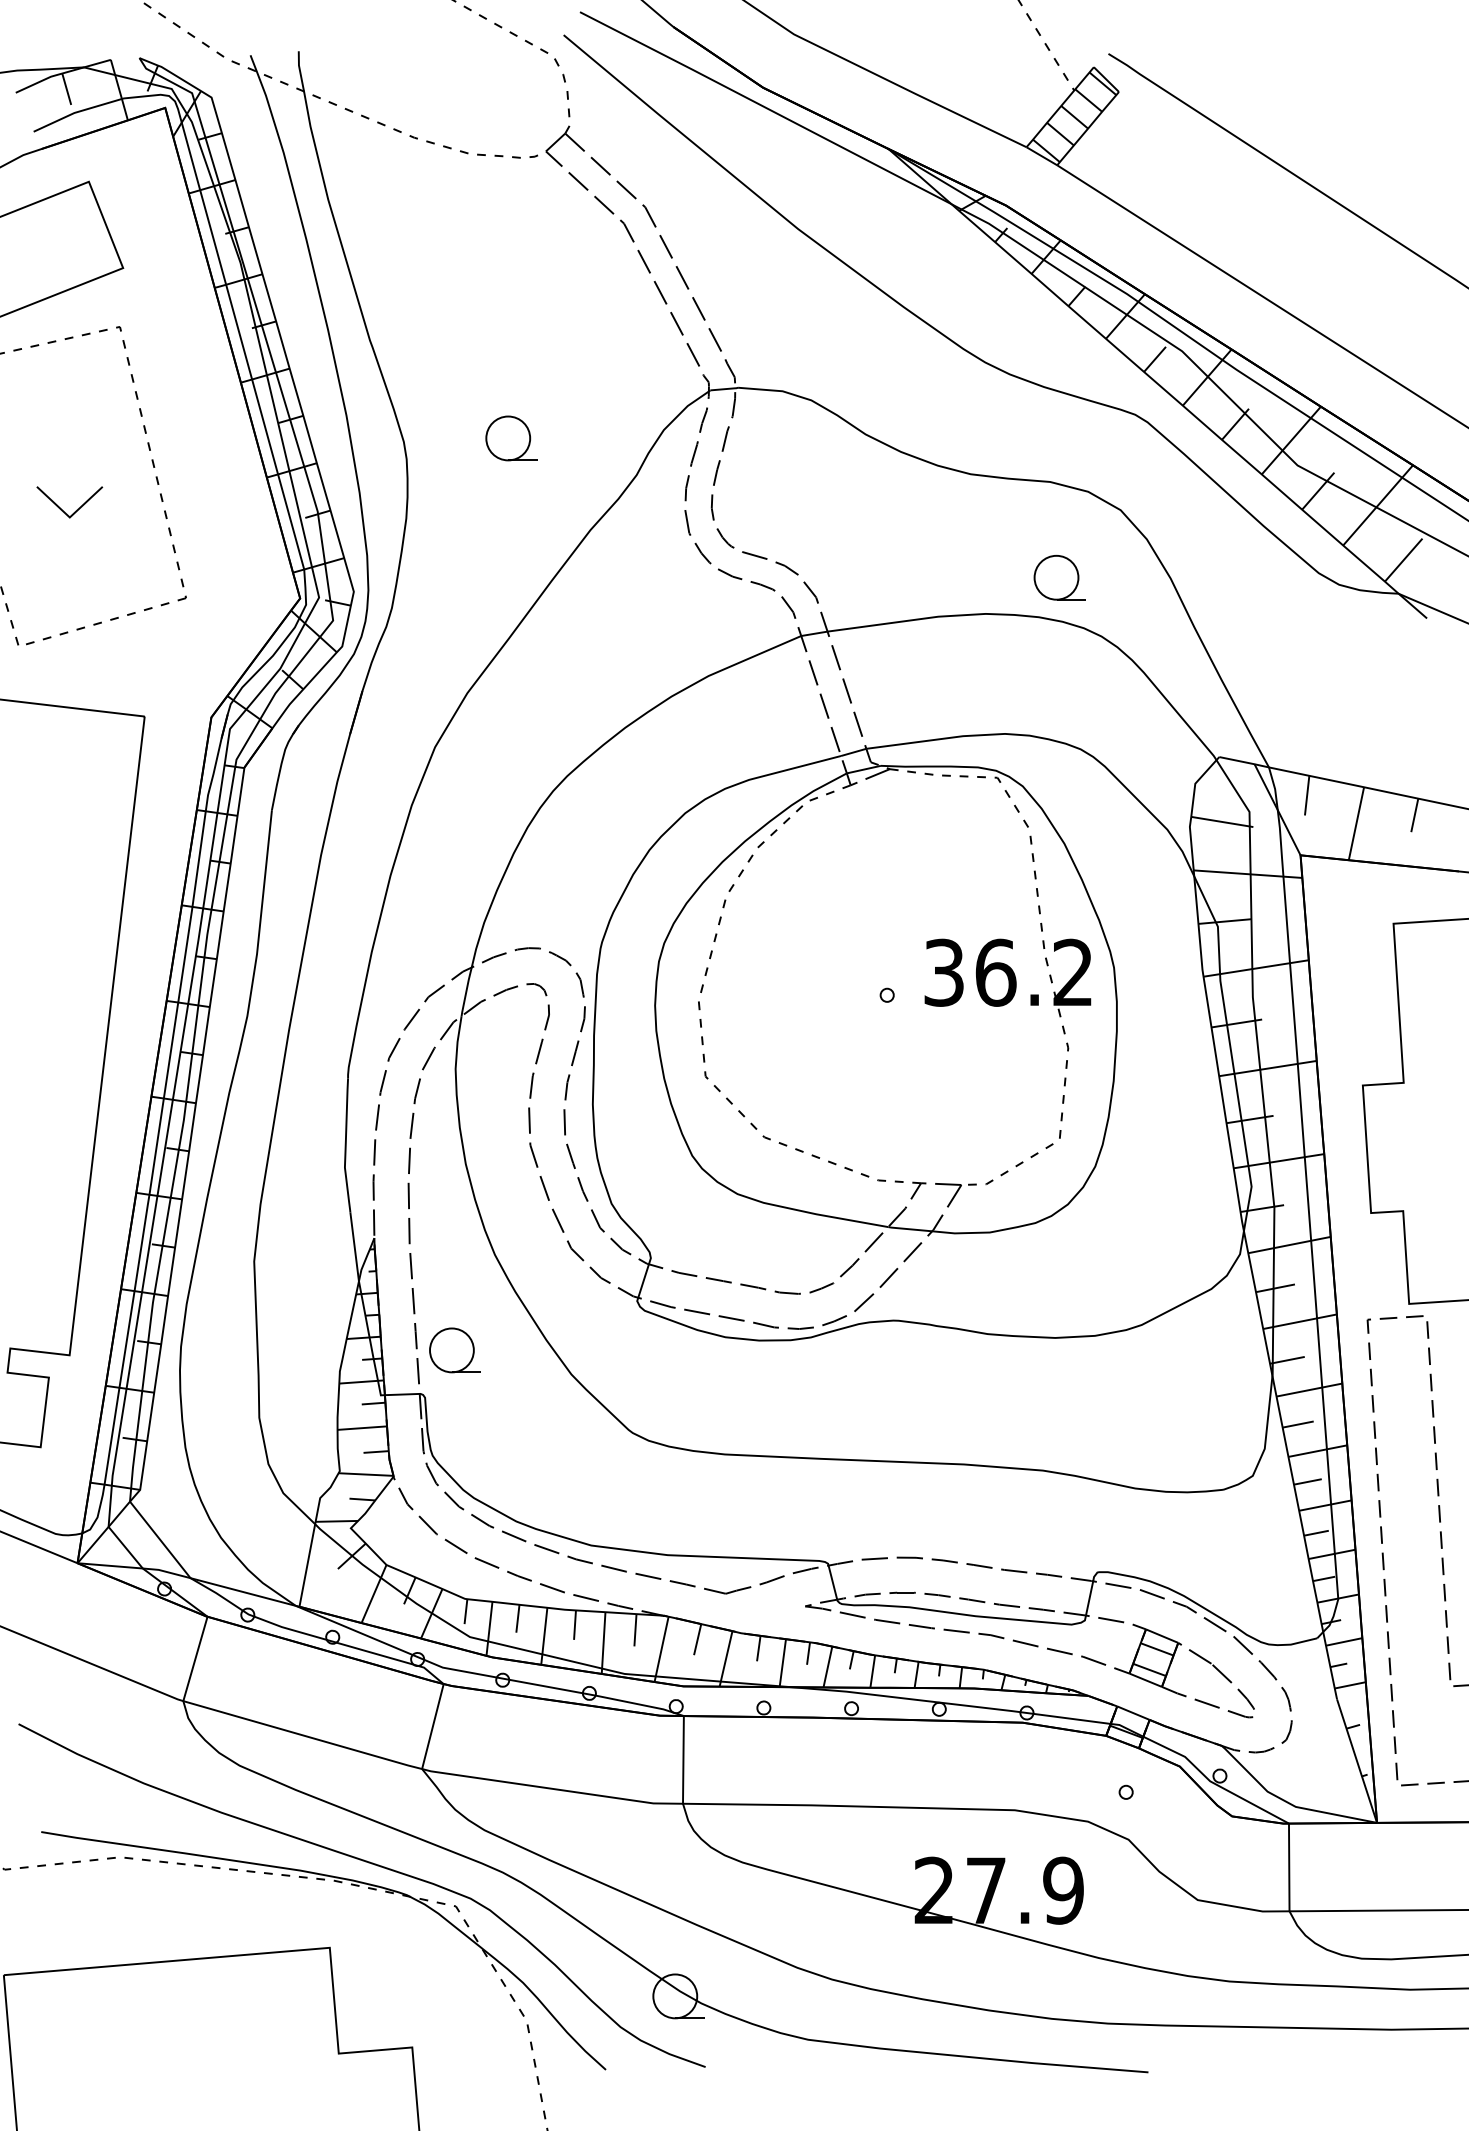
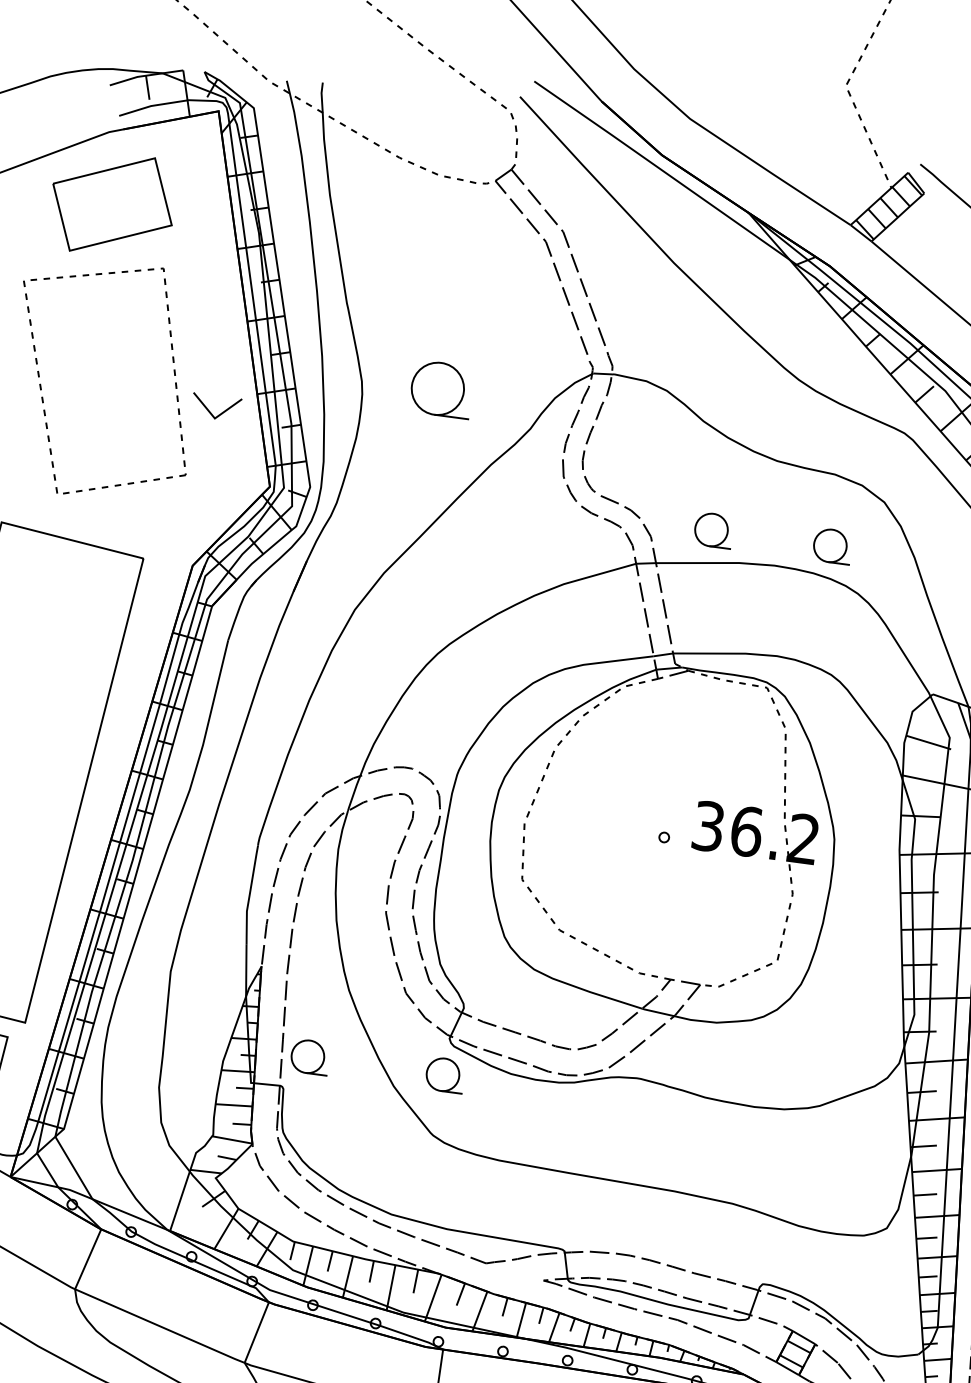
part: (511, 438) -> (441, 389), size x1.6
part: (62, 509) -> (210, 411), moved
part: (898, 577) -> (713, 530), added
part: (637, 1350) -> (444, 1075), added

